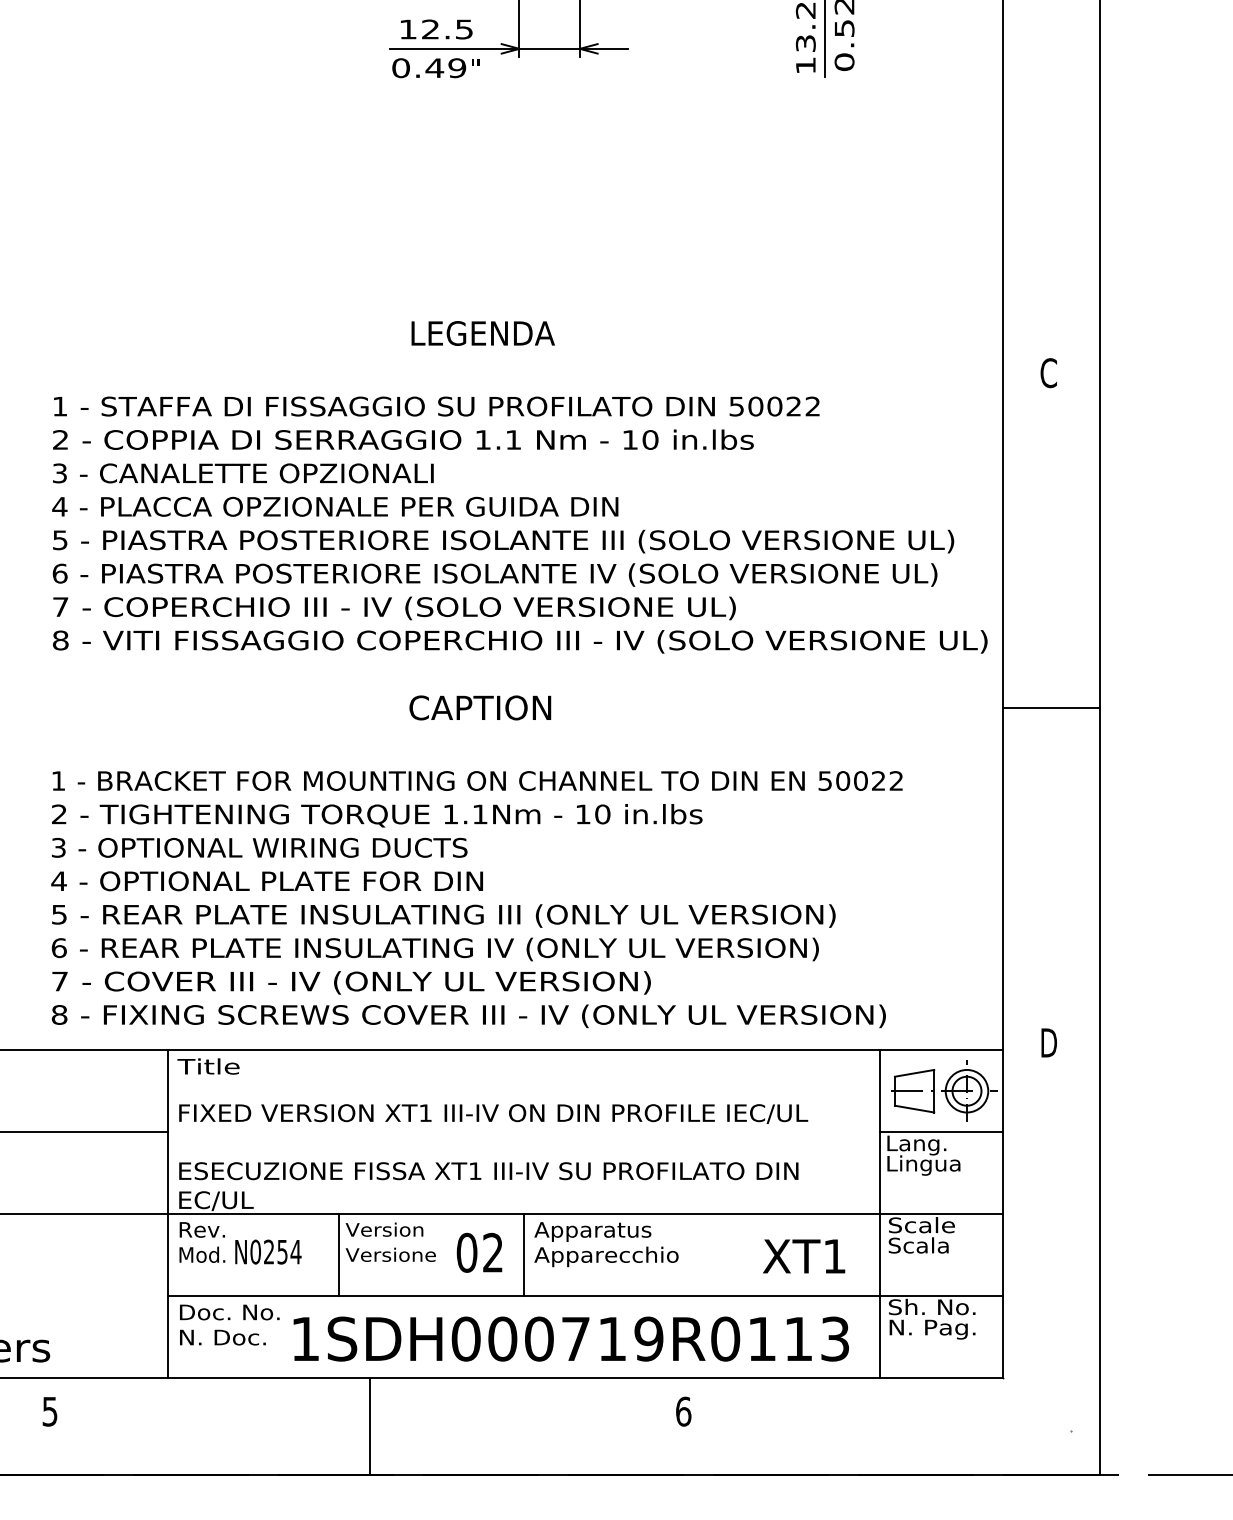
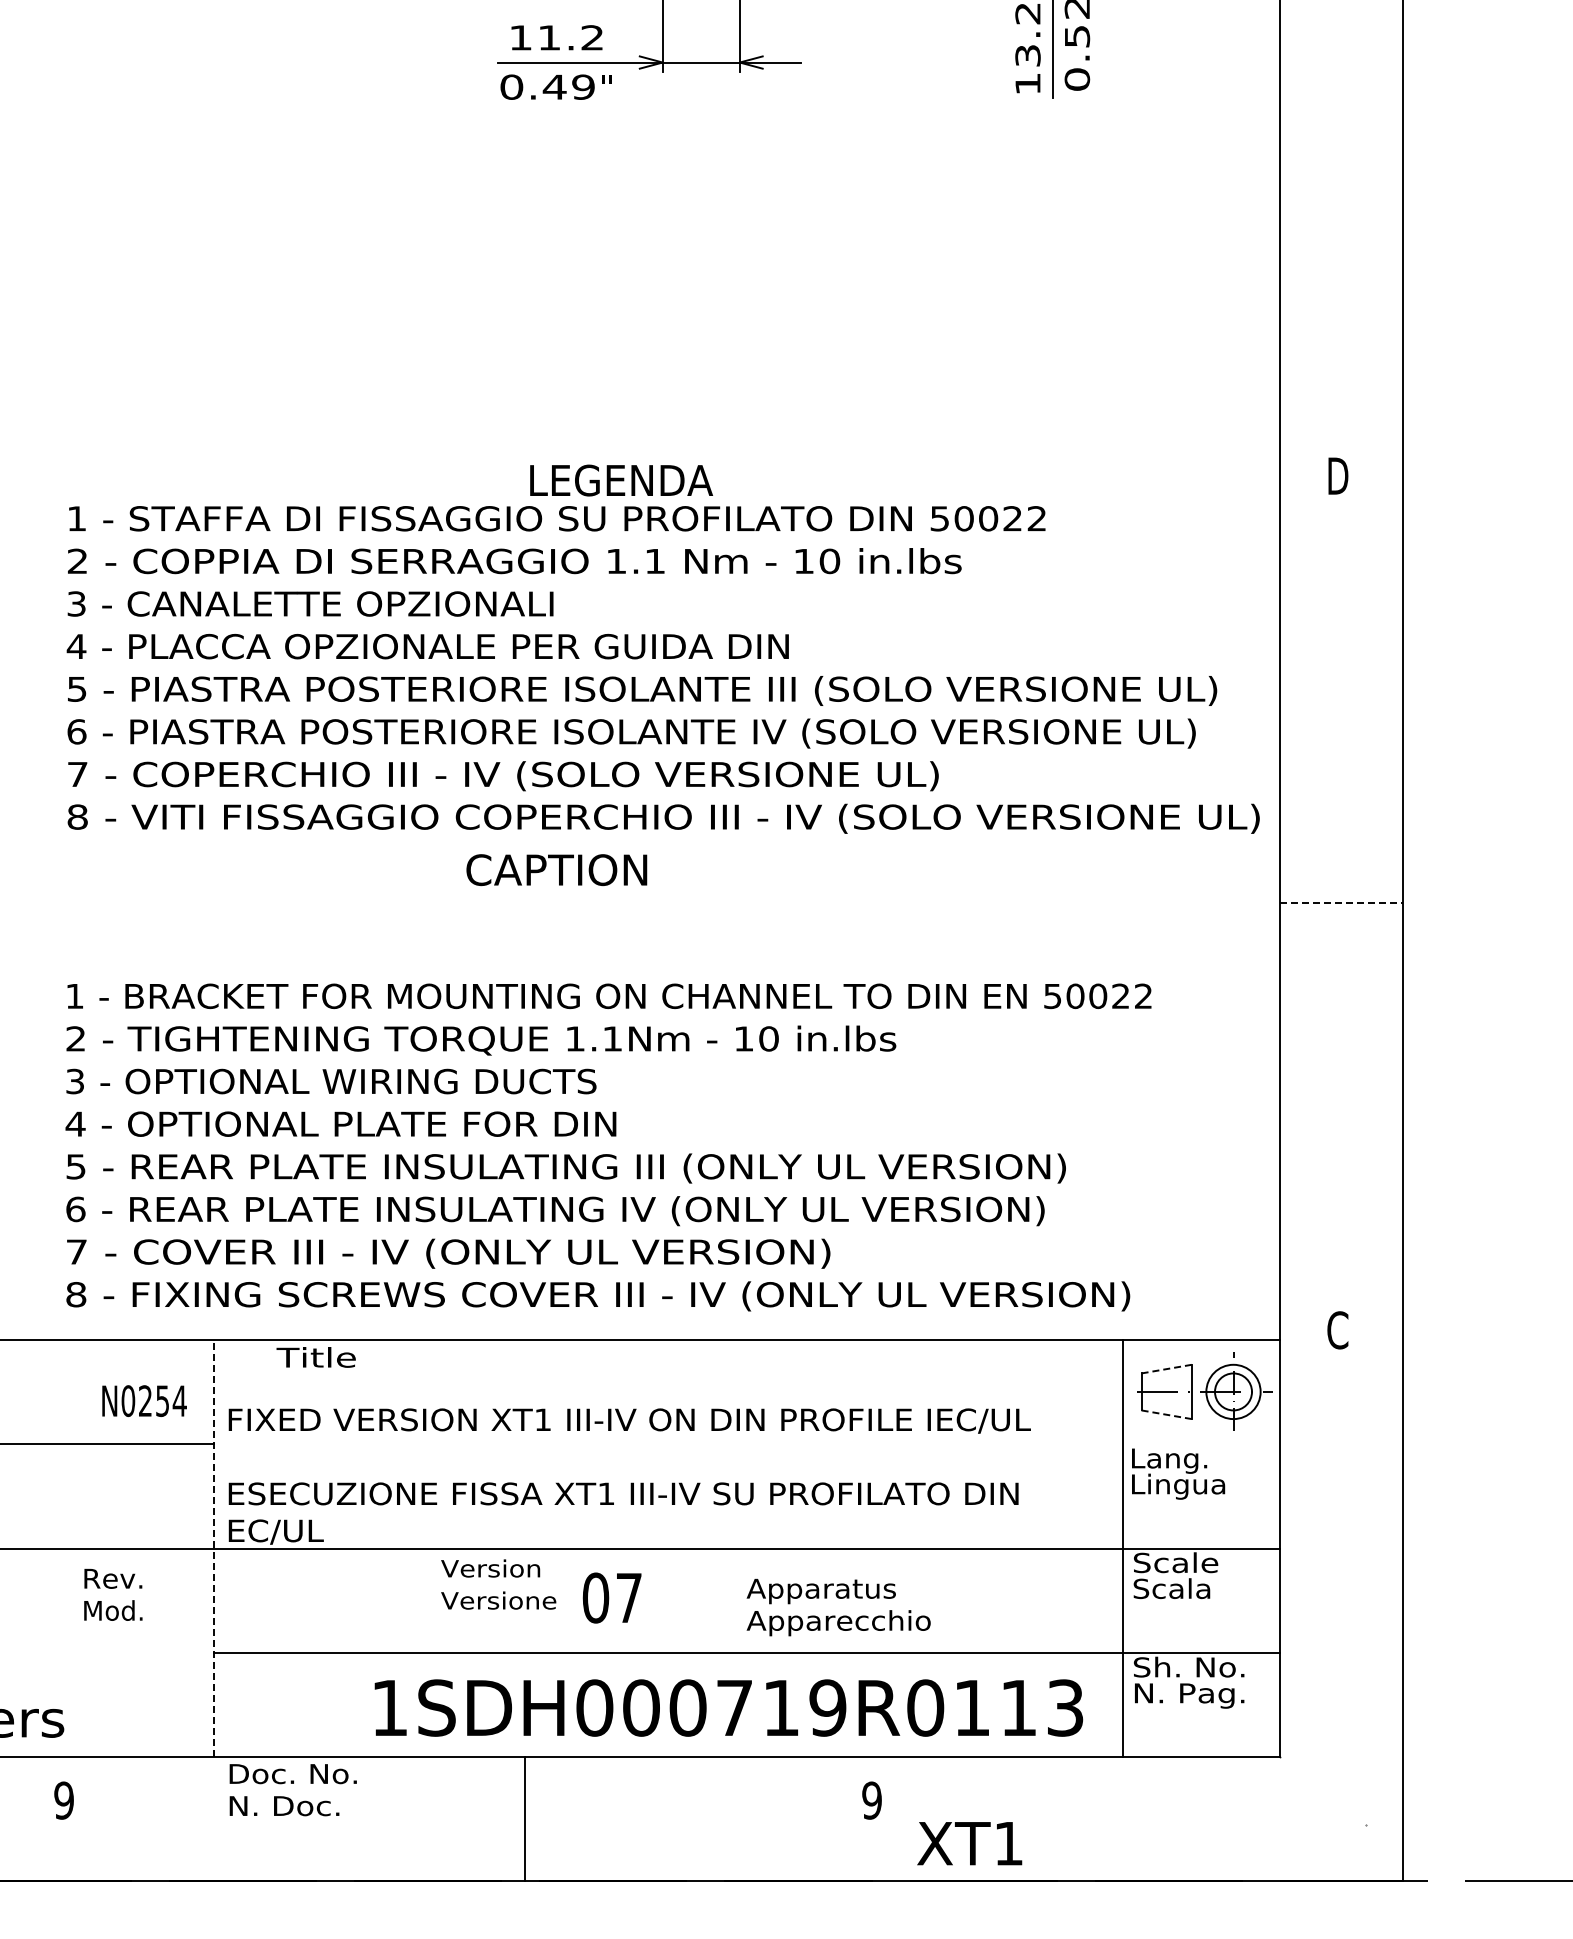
text: (447, 29) -> (570, 37), 12.5 -> 11.2
text: (483, 333) -> (621, 480), moved
text: (1048, 373) -> (1337, 476), C -> D
text: (480, 708) -> (556, 870), moved
line: (1051, 708) -> (1341, 903), solid -> dashed
text: (1048, 1043) -> (1337, 1330), D -> C
text: (207, 1066) -> (315, 1357), moved
line: (915, 1073) -> (1167, 1369), solid -> dashed
line: (915, 1108) -> (1167, 1414), solid -> dashed
line: (941, 1132) -> (1200, 1444), removed
line: (167, 1213) -> (214, 1548), solid -> dashed
text: (202, 1242) -> (113, 1594), moved
text: (606, 1244) -> (838, 1607), moved
text: (268, 1251) -> (144, 1400), moved
text: (492, 1252) -> (628, 1597), 02 -> 07
line: (338, 1254) -> (432, 1600), removed
line: (523, 1254) -> (668, 1600), removed
text: (803, 1256) -> (969, 1843), moved
text: (229, 1325) -> (292, 1790), moved
text: (49, 1411) -> (63, 1800), 5 -> 9
text: (683, 1411) -> (872, 1800), 6 -> 9
line: (369, 1425) -> (524, 1818), moved

